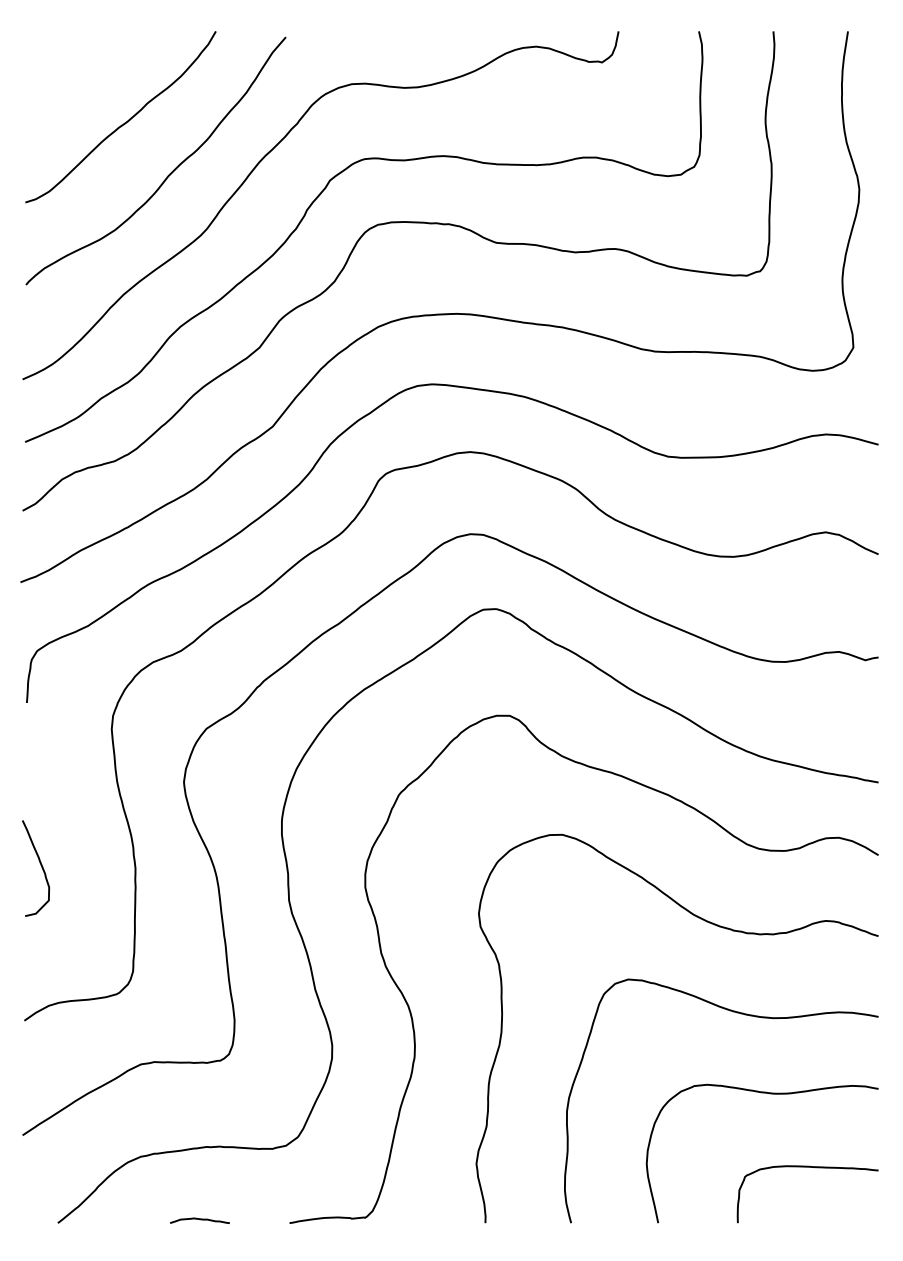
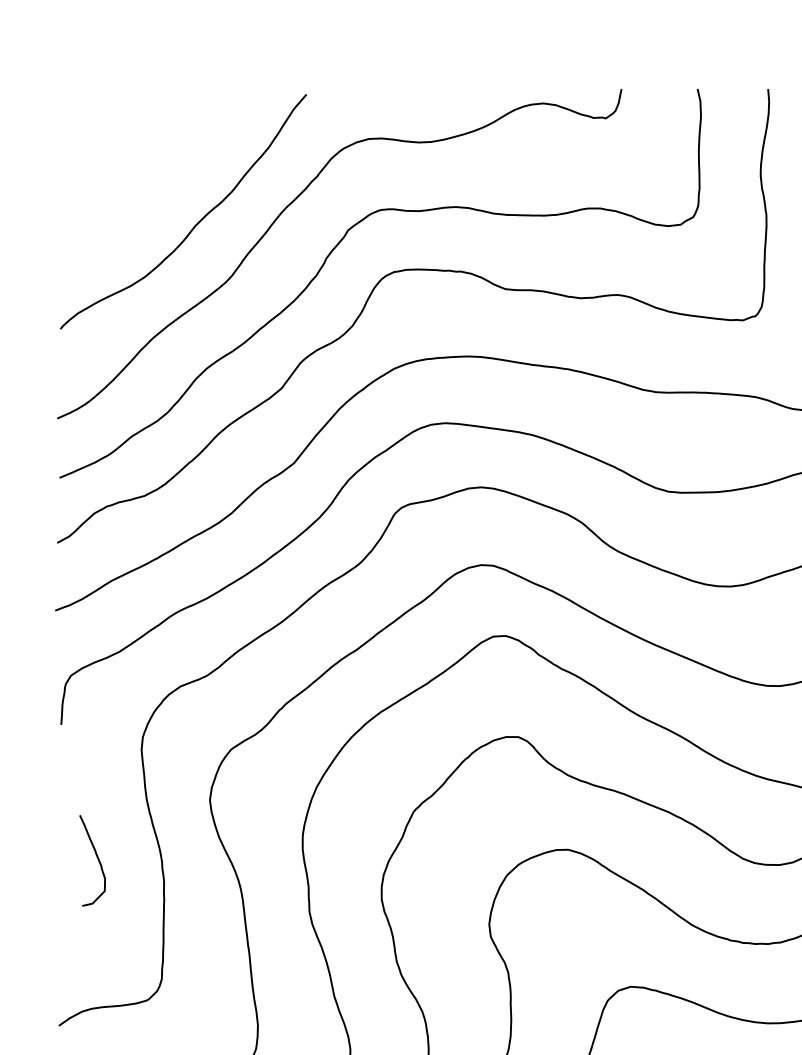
curve: (124, 122) -> (153, 175), removed
curve: (40, 865) -> (96, 857), moved

